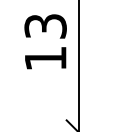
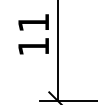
text: (45, 26) -> (33, 22), 13 -> 11

